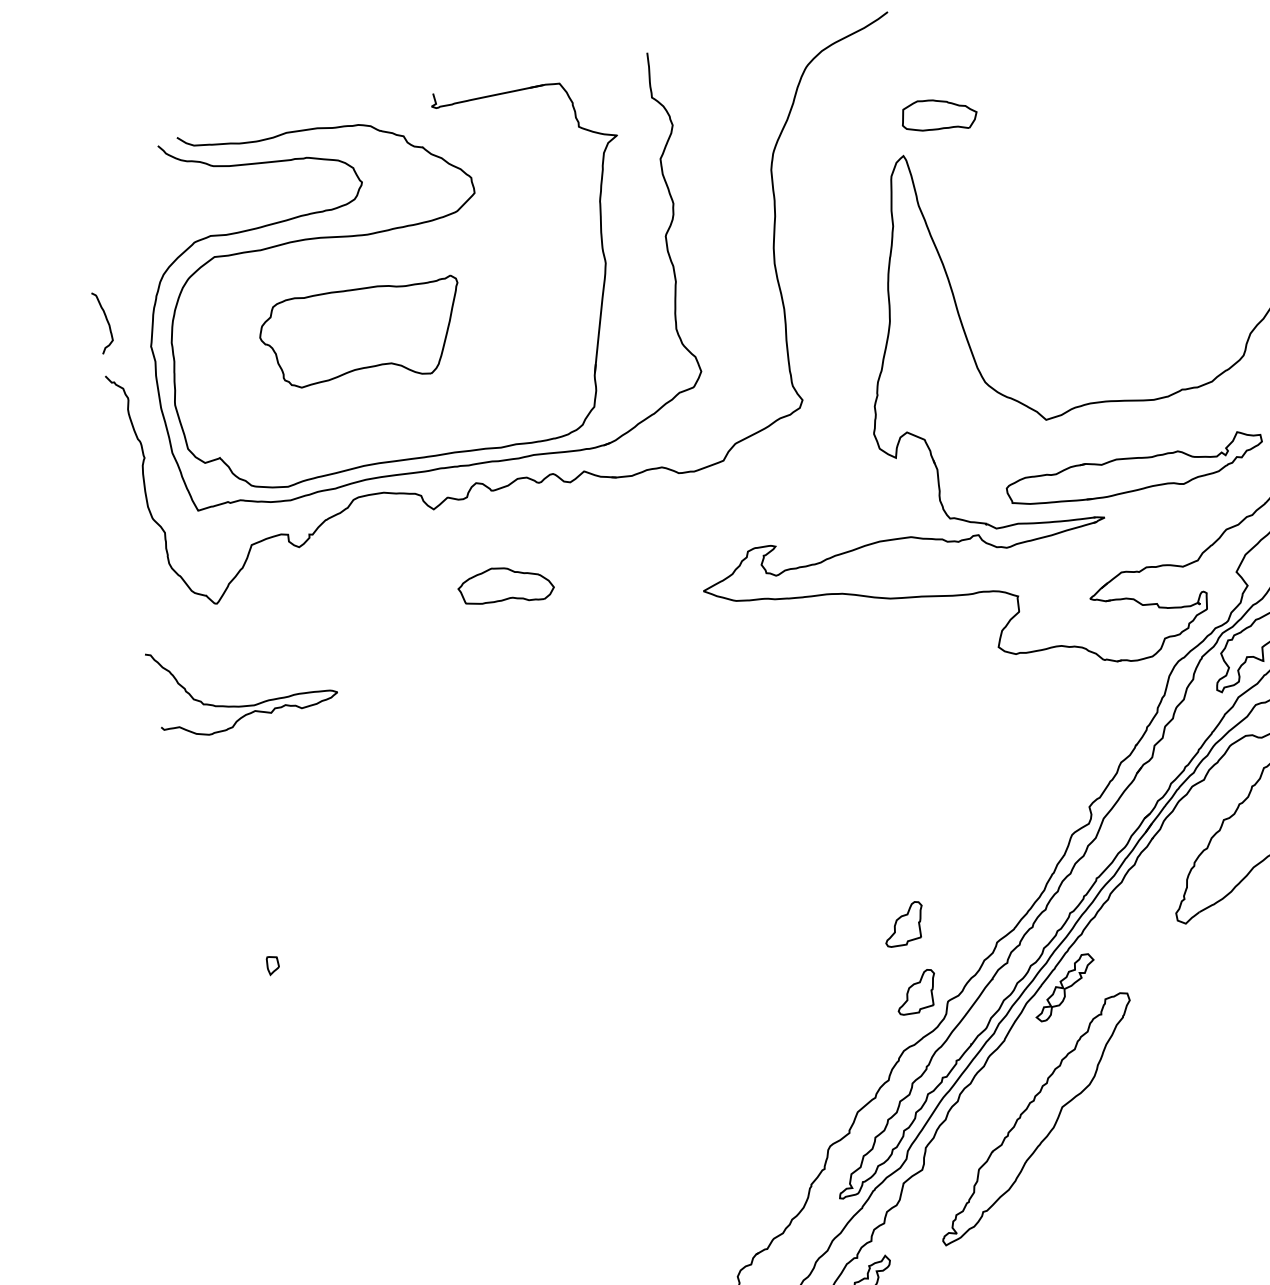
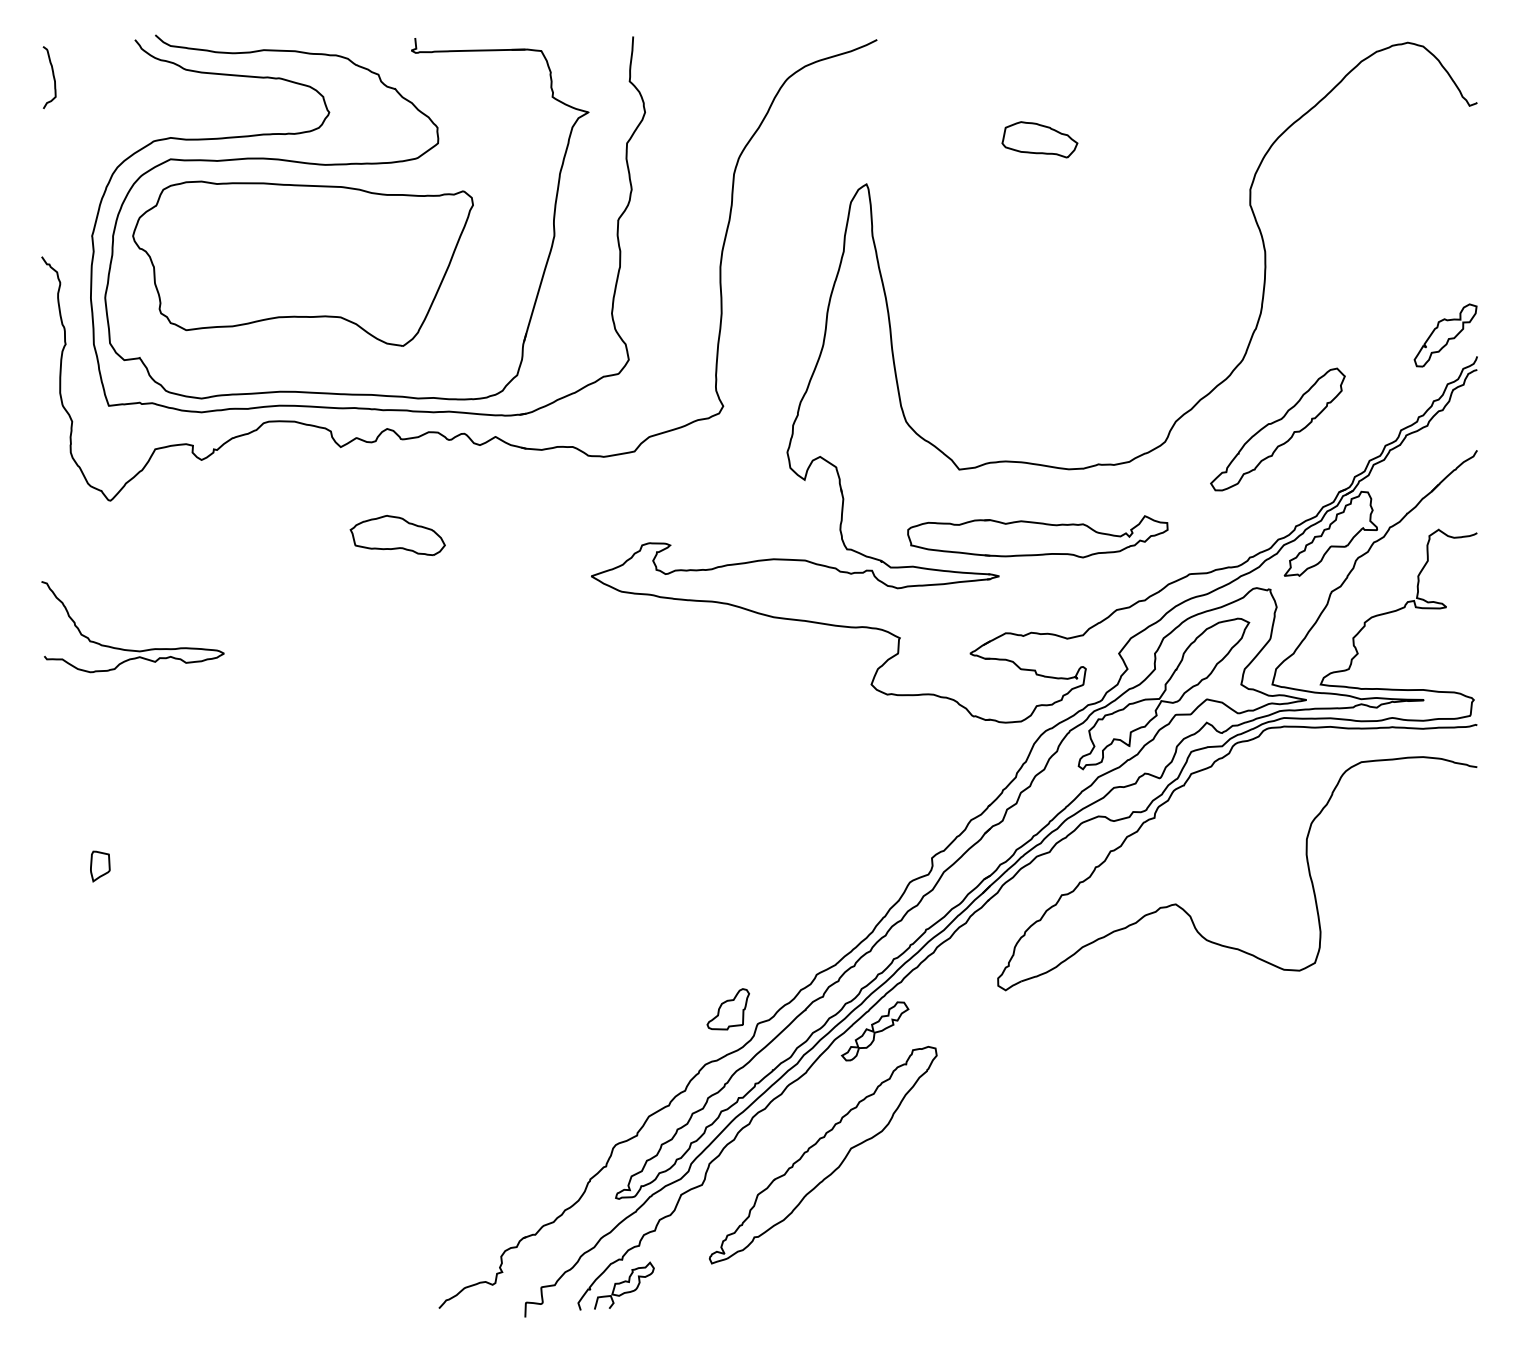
part: (938, 115) -> (1039, 139), moved
curve: (105, 319) -> (52, 75), moved
part: (362, 335) -> (302, 263), size x1.67
curve: (246, 704) -> (132, 649), moved
part: (904, 924) -> (728, 940), removed
part: (273, 965) -> (100, 866), size x1.67

